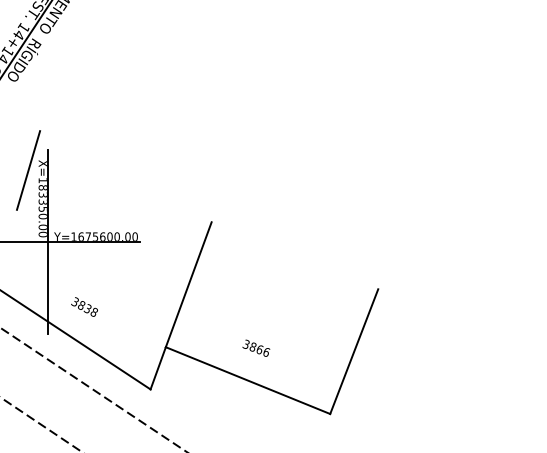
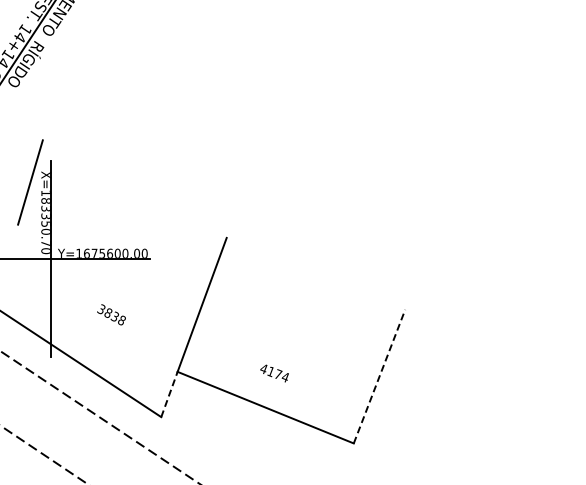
text: (42, 227) -> (45, 243), X=183350.00 -> X=183350.70
text: (84, 306) -> (111, 314), moved
text: (256, 347) -> (274, 372), 3866 -> 4174
line: (354, 351) -> (379, 376), solid -> dashed
line: (158, 368) -> (169, 394), solid -> dashed

